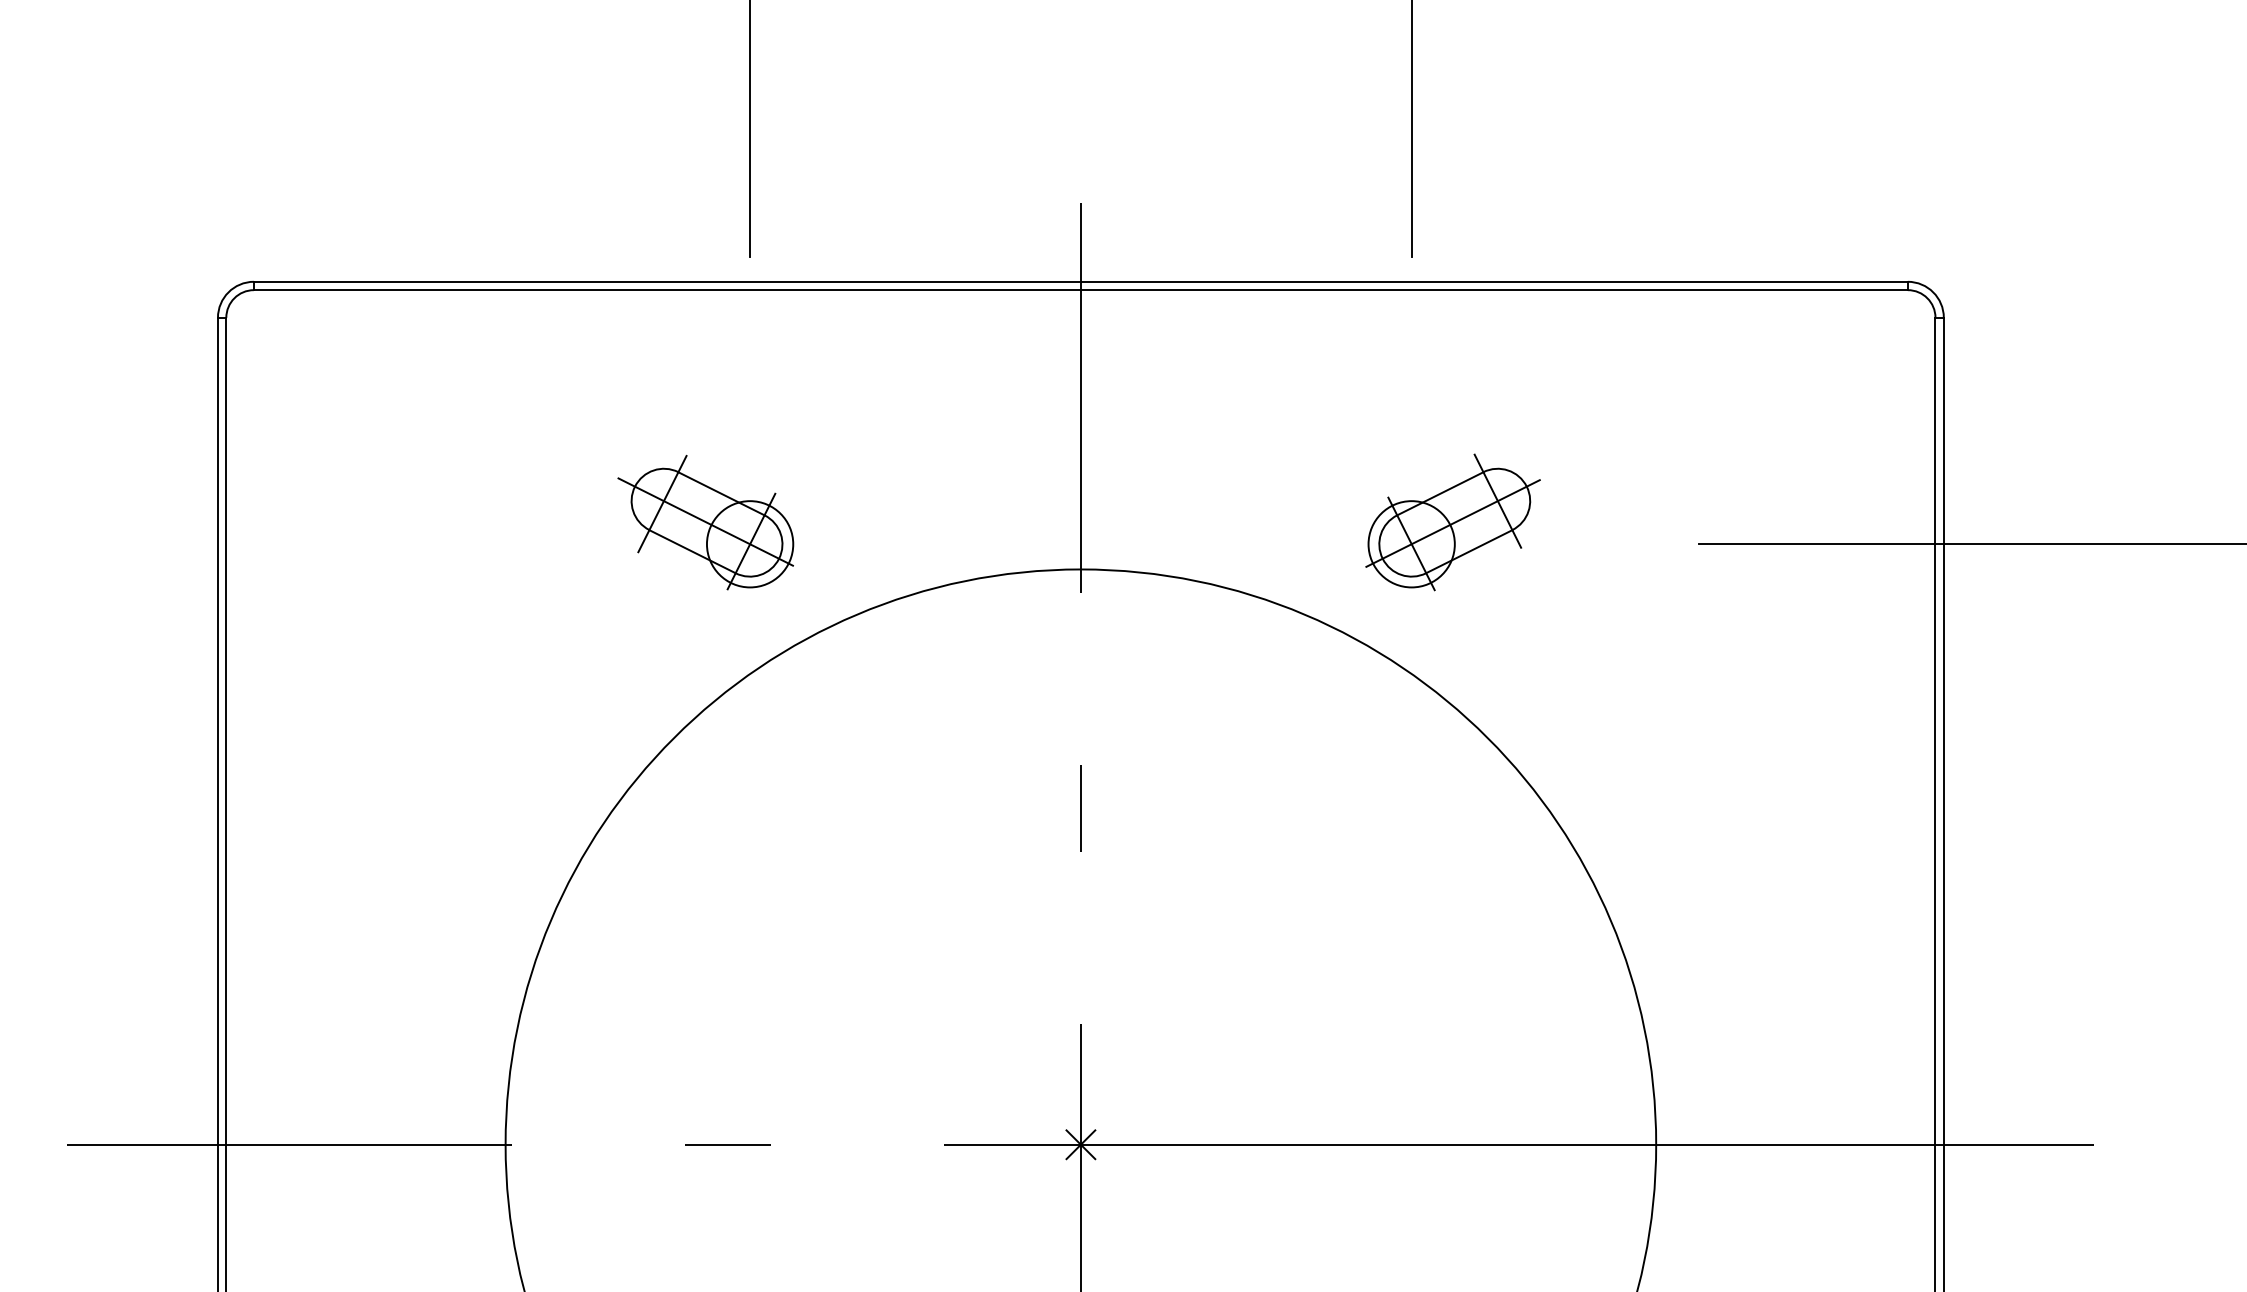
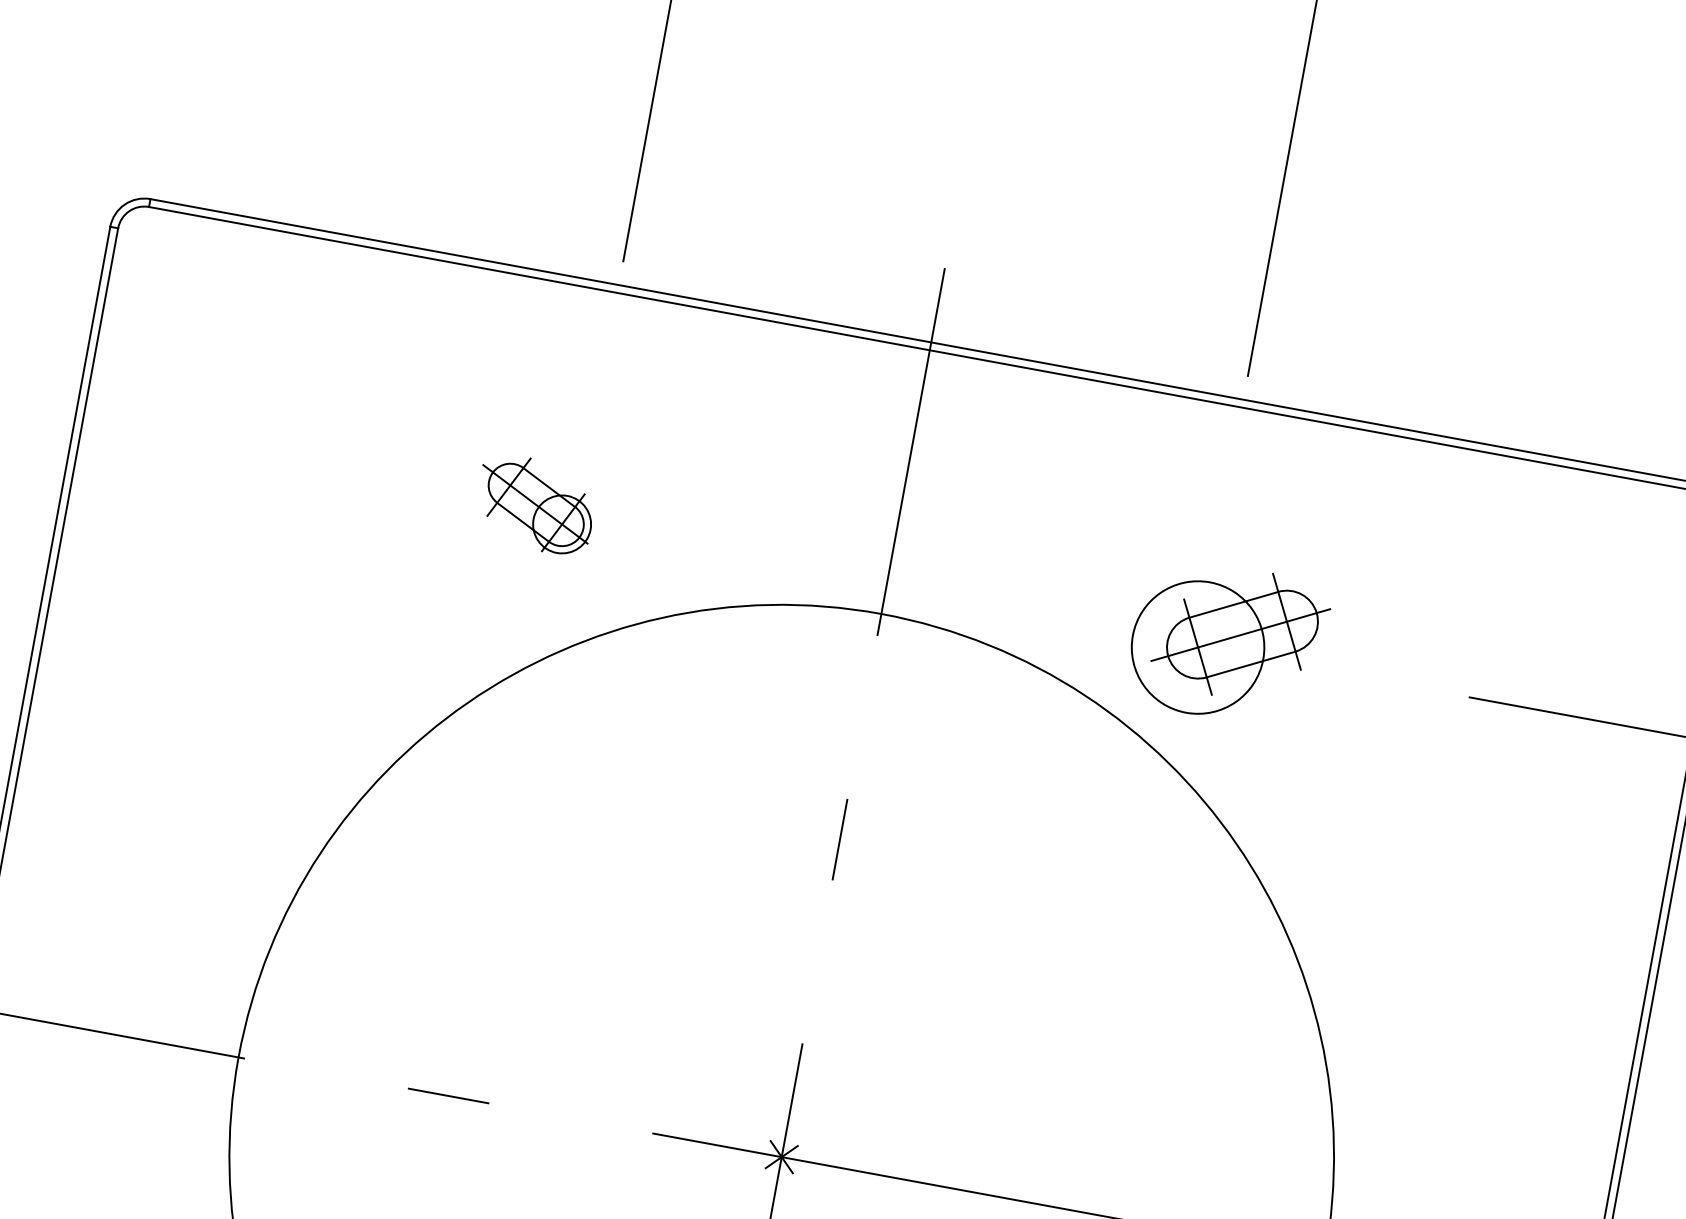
part: (705, 522) -> (535, 504), size x0.7
circle: (1411, 544) -> (1197, 647), size x1.6

